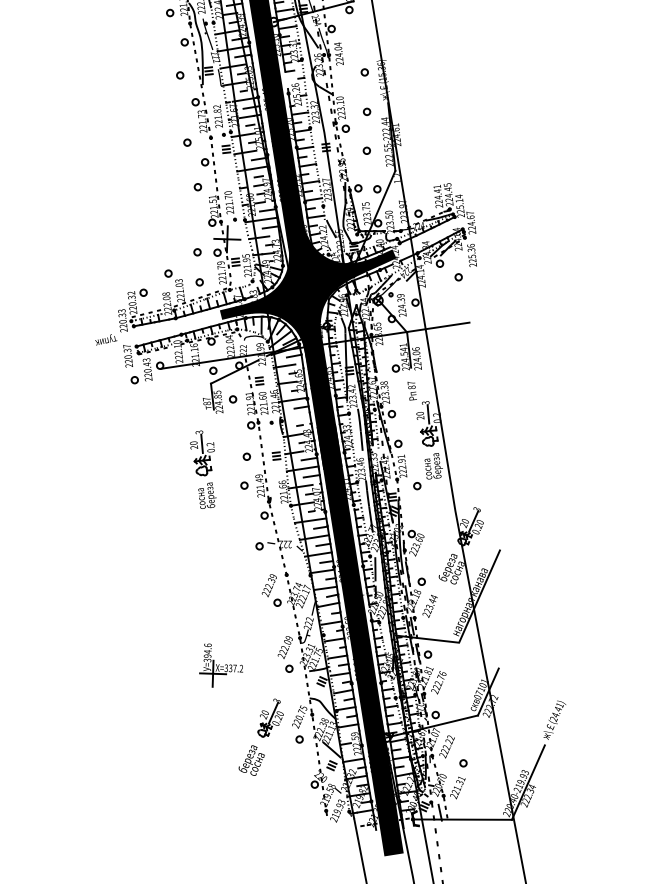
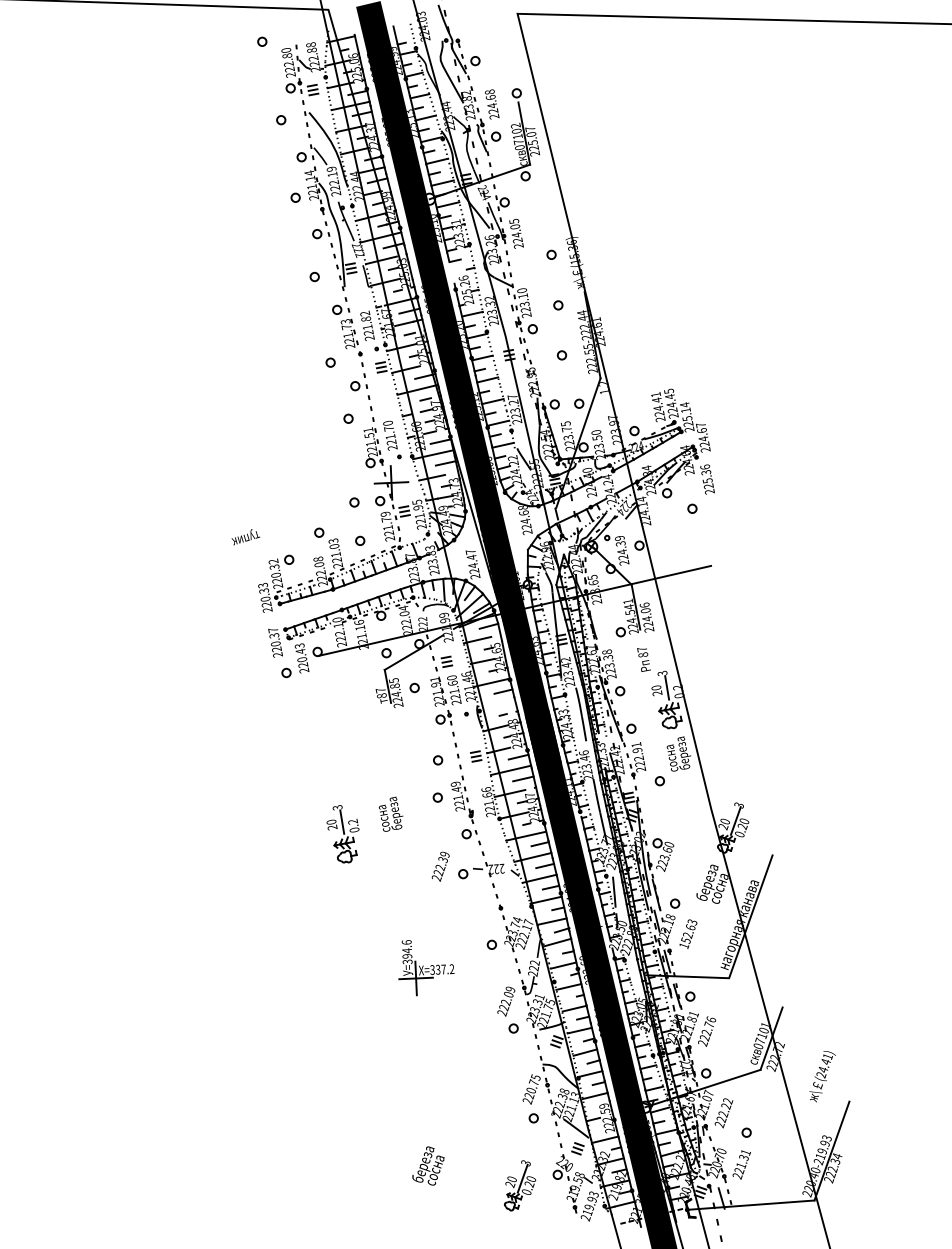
text: (338, 43) -> (514, 220), 224.04 -> 224.05
fill: (308, 275) -> (499, 521), removed
text: (105, 340) -> (245, 537), moved
part: (201, 453) -> (342, 834), moved
text: (269, 585) -> (440, 866), moved
text: (430, 606) -> (688, 934), 223.44 -> 152.63
part: (221, 666) -> (426, 968), moved
part: (271, 718) -> (520, 1185), moved
text: (554, 720) -> (822, 1076), moved
text: (251, 760) -> (428, 1165), moved

